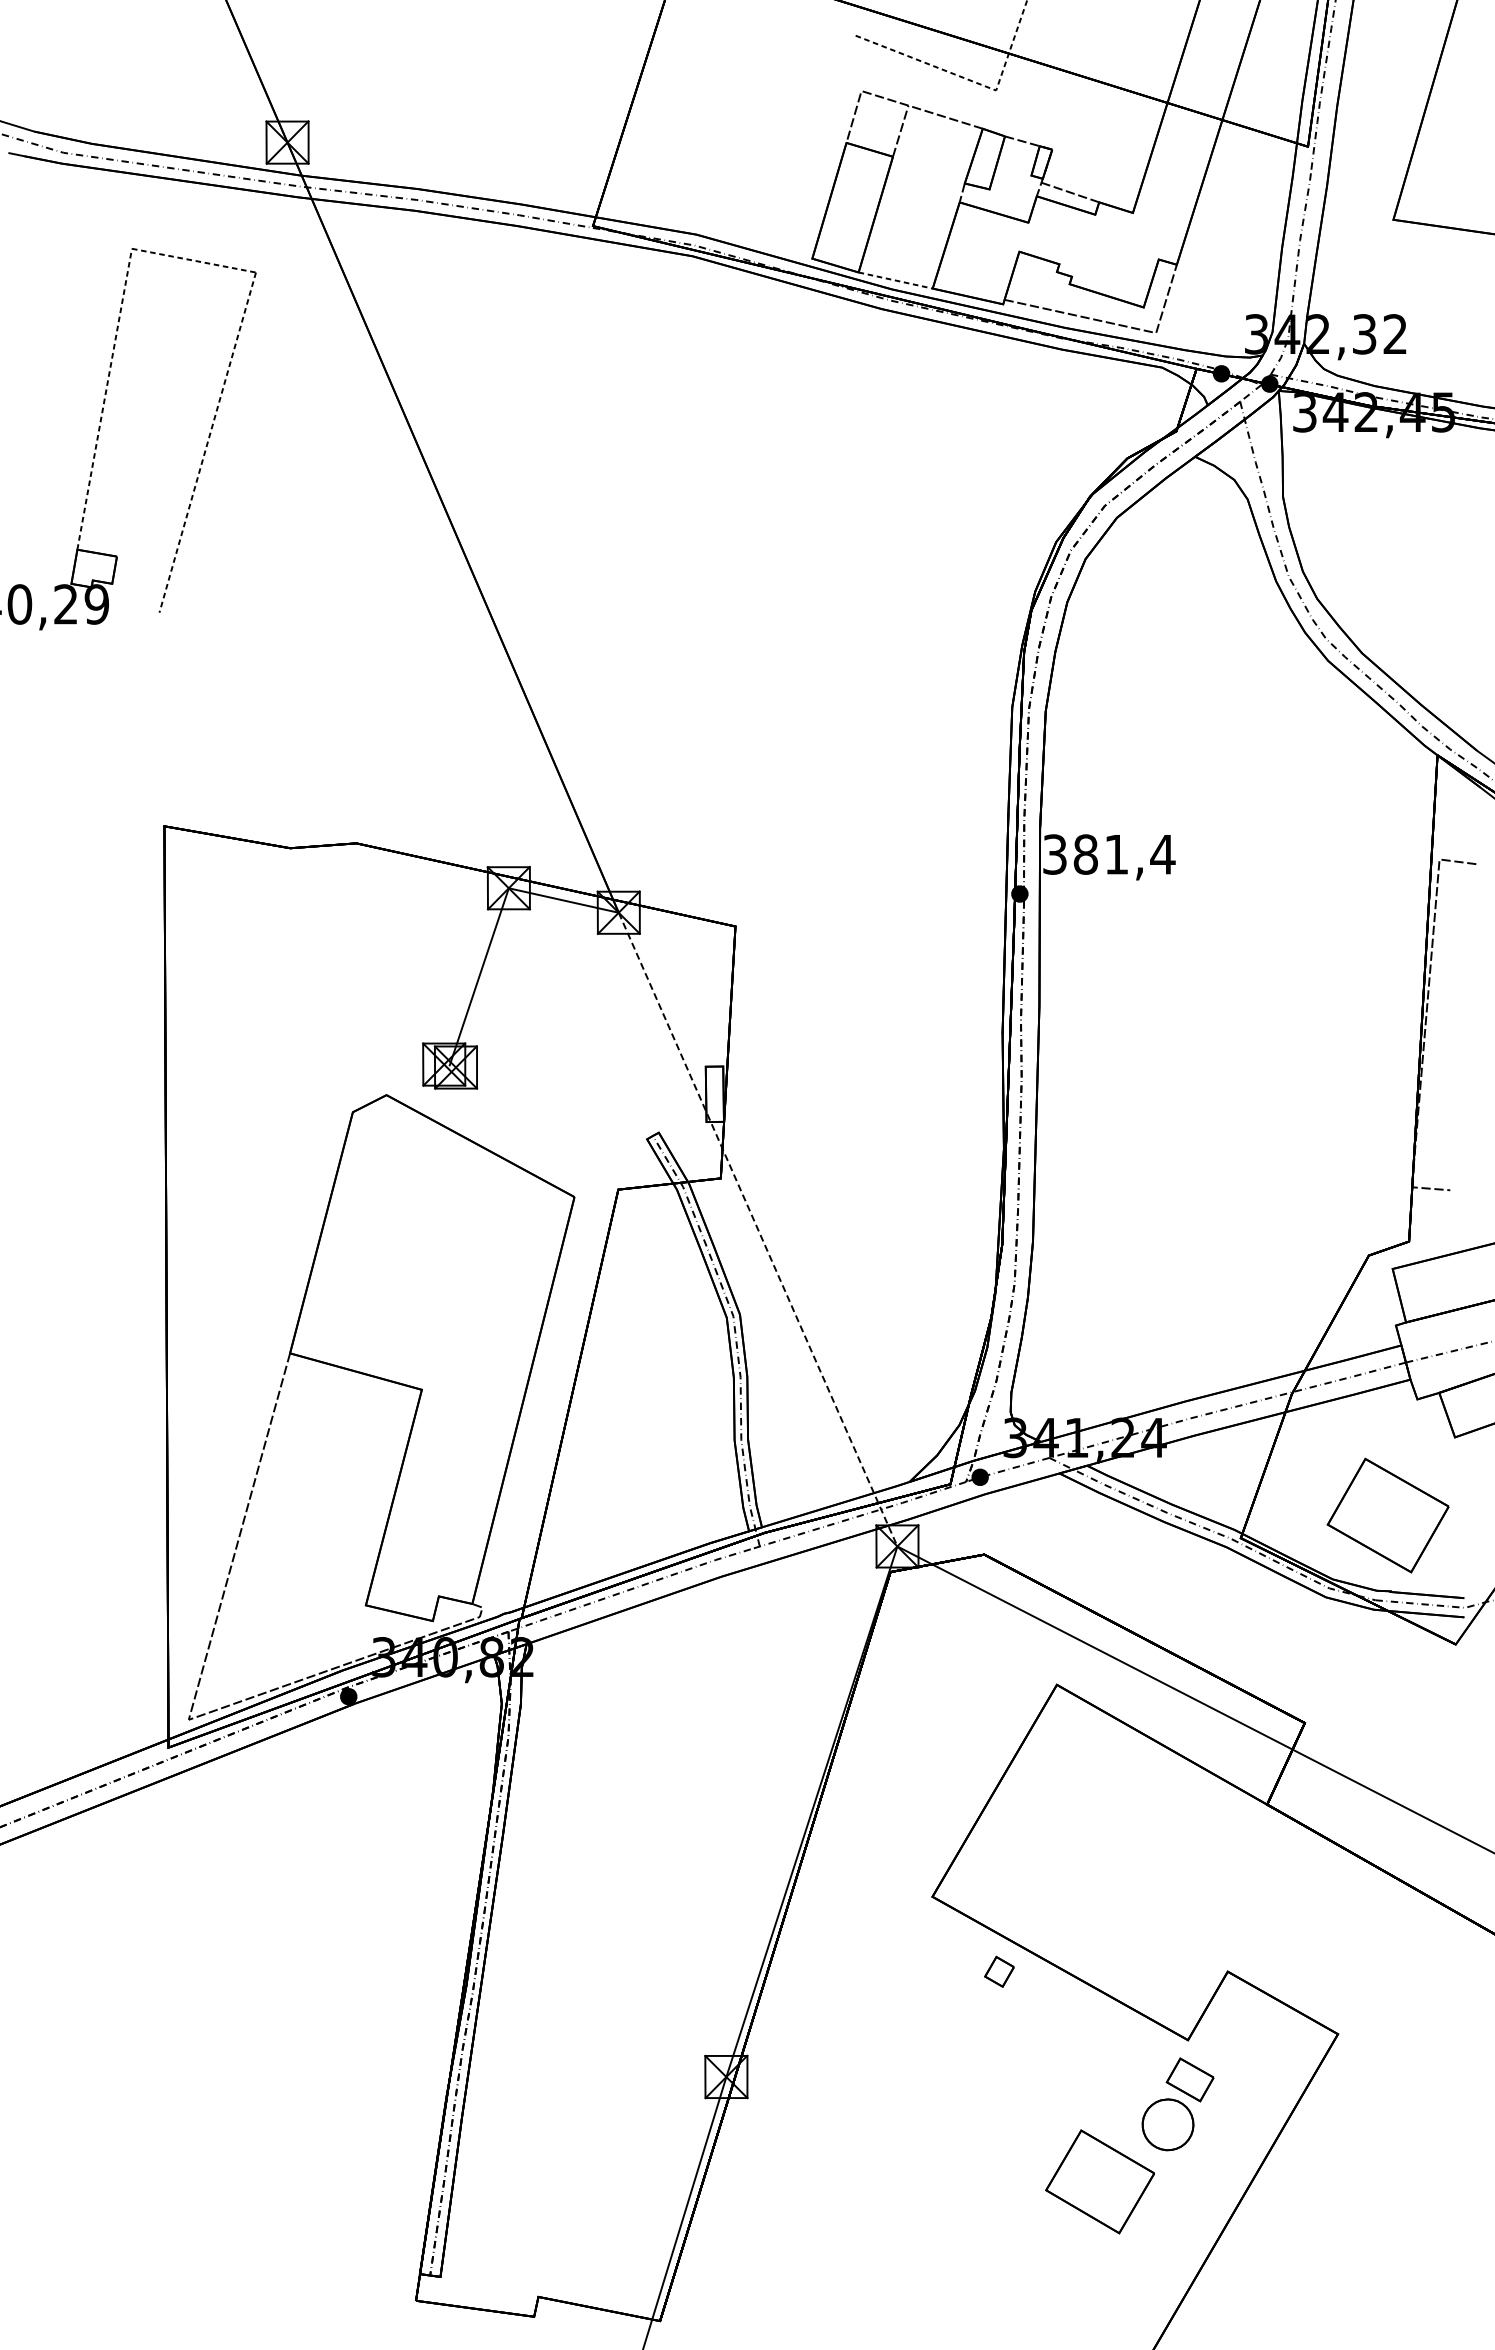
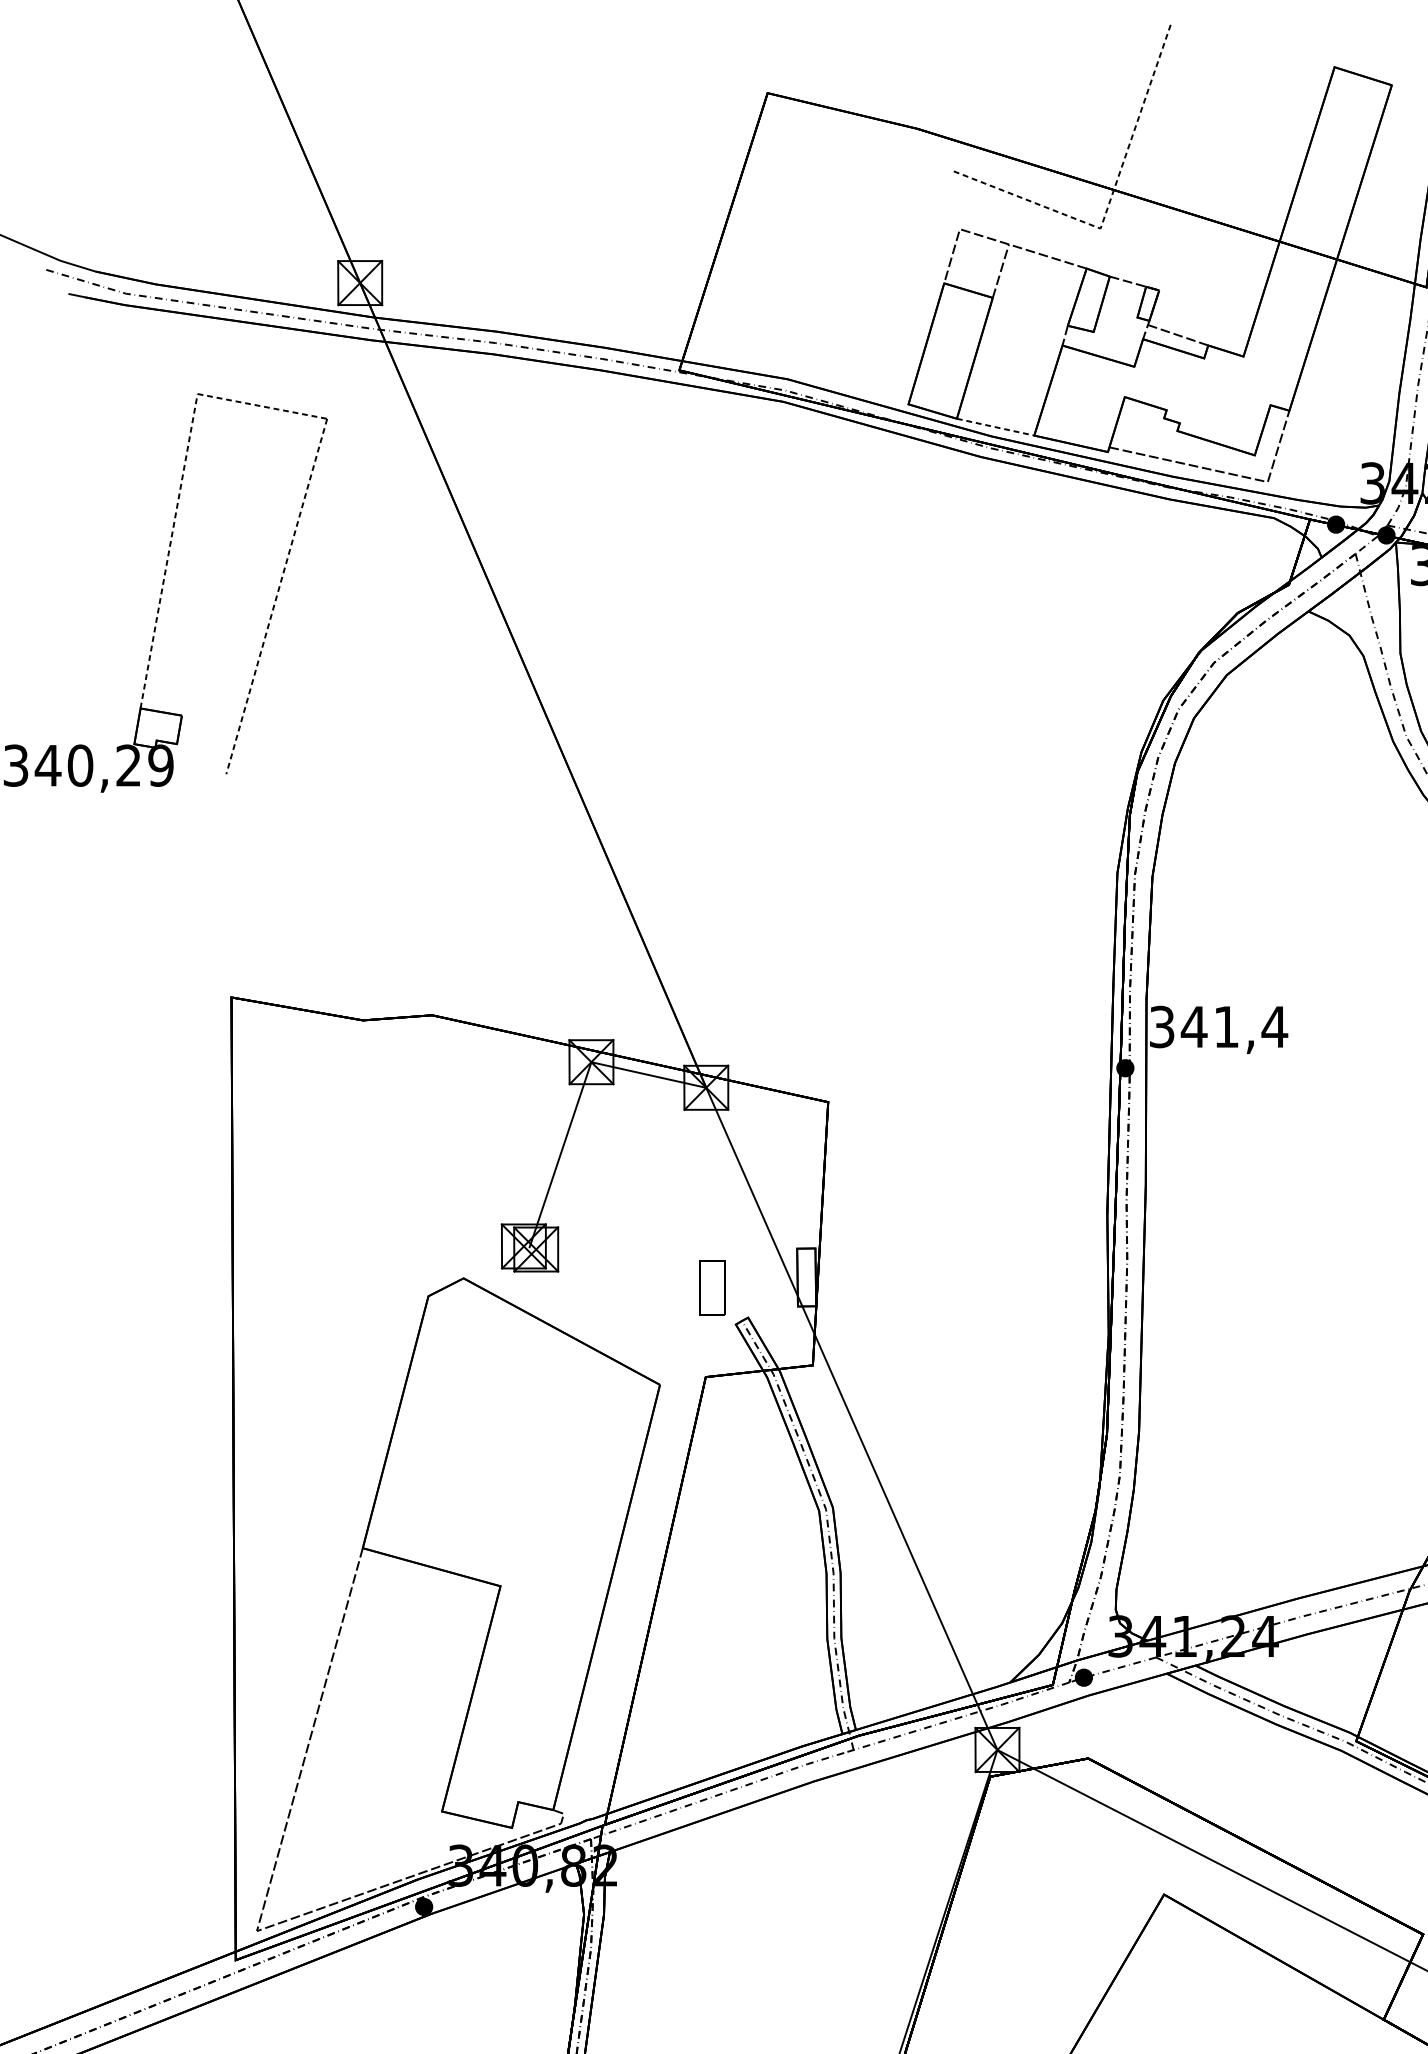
text: (1085, 854) -> (1193, 1026), 381,4 -> 341,4
part: (624, 1104) -> (712, 1288), added
line: (758, 1230) -> (852, 1419), dashed -> solid

